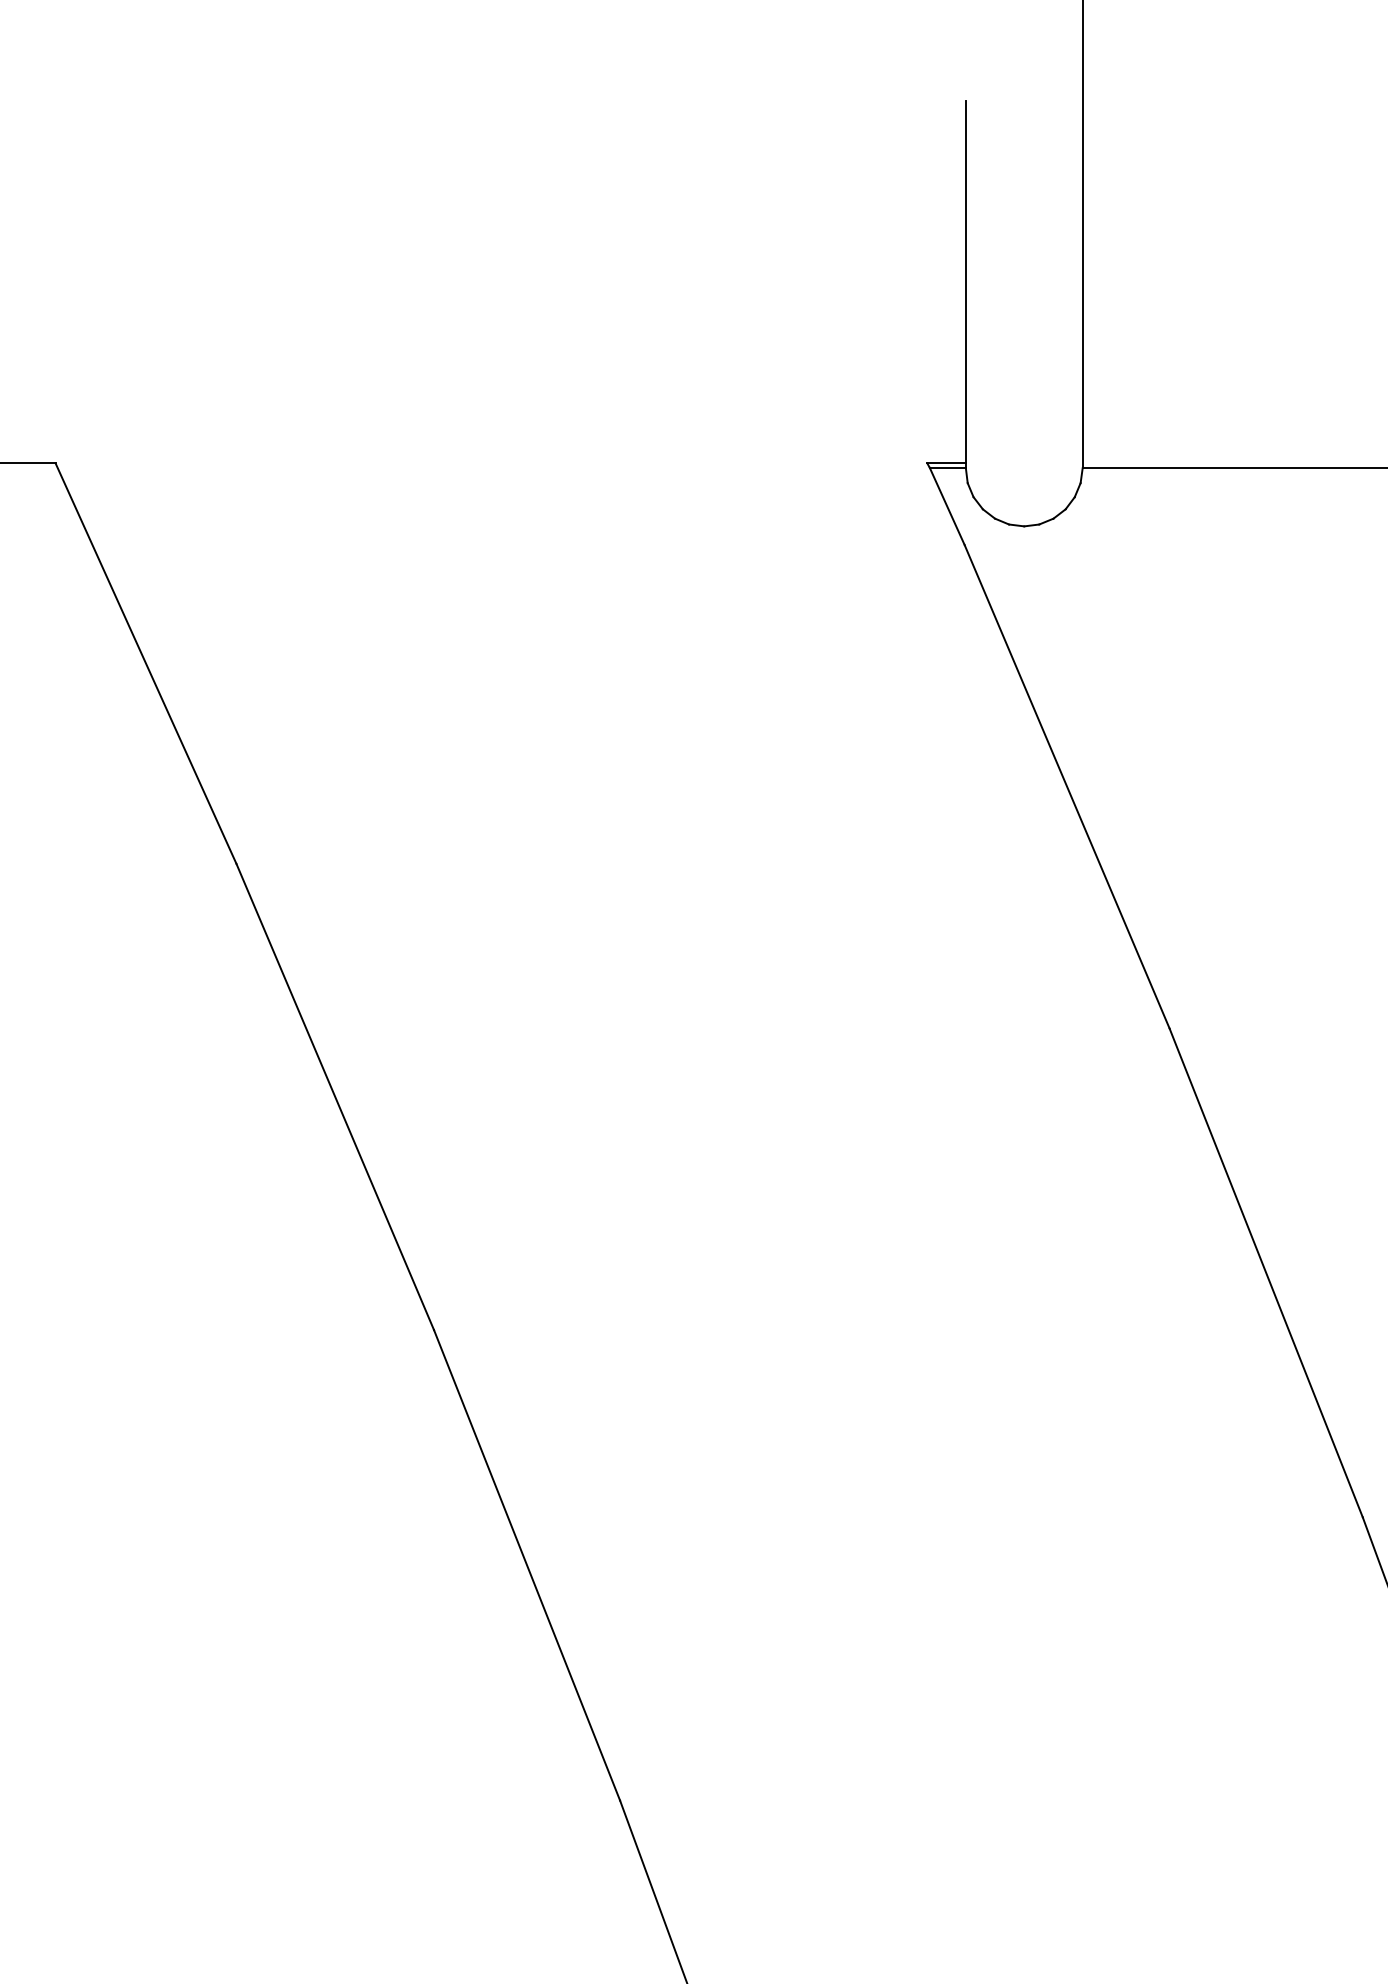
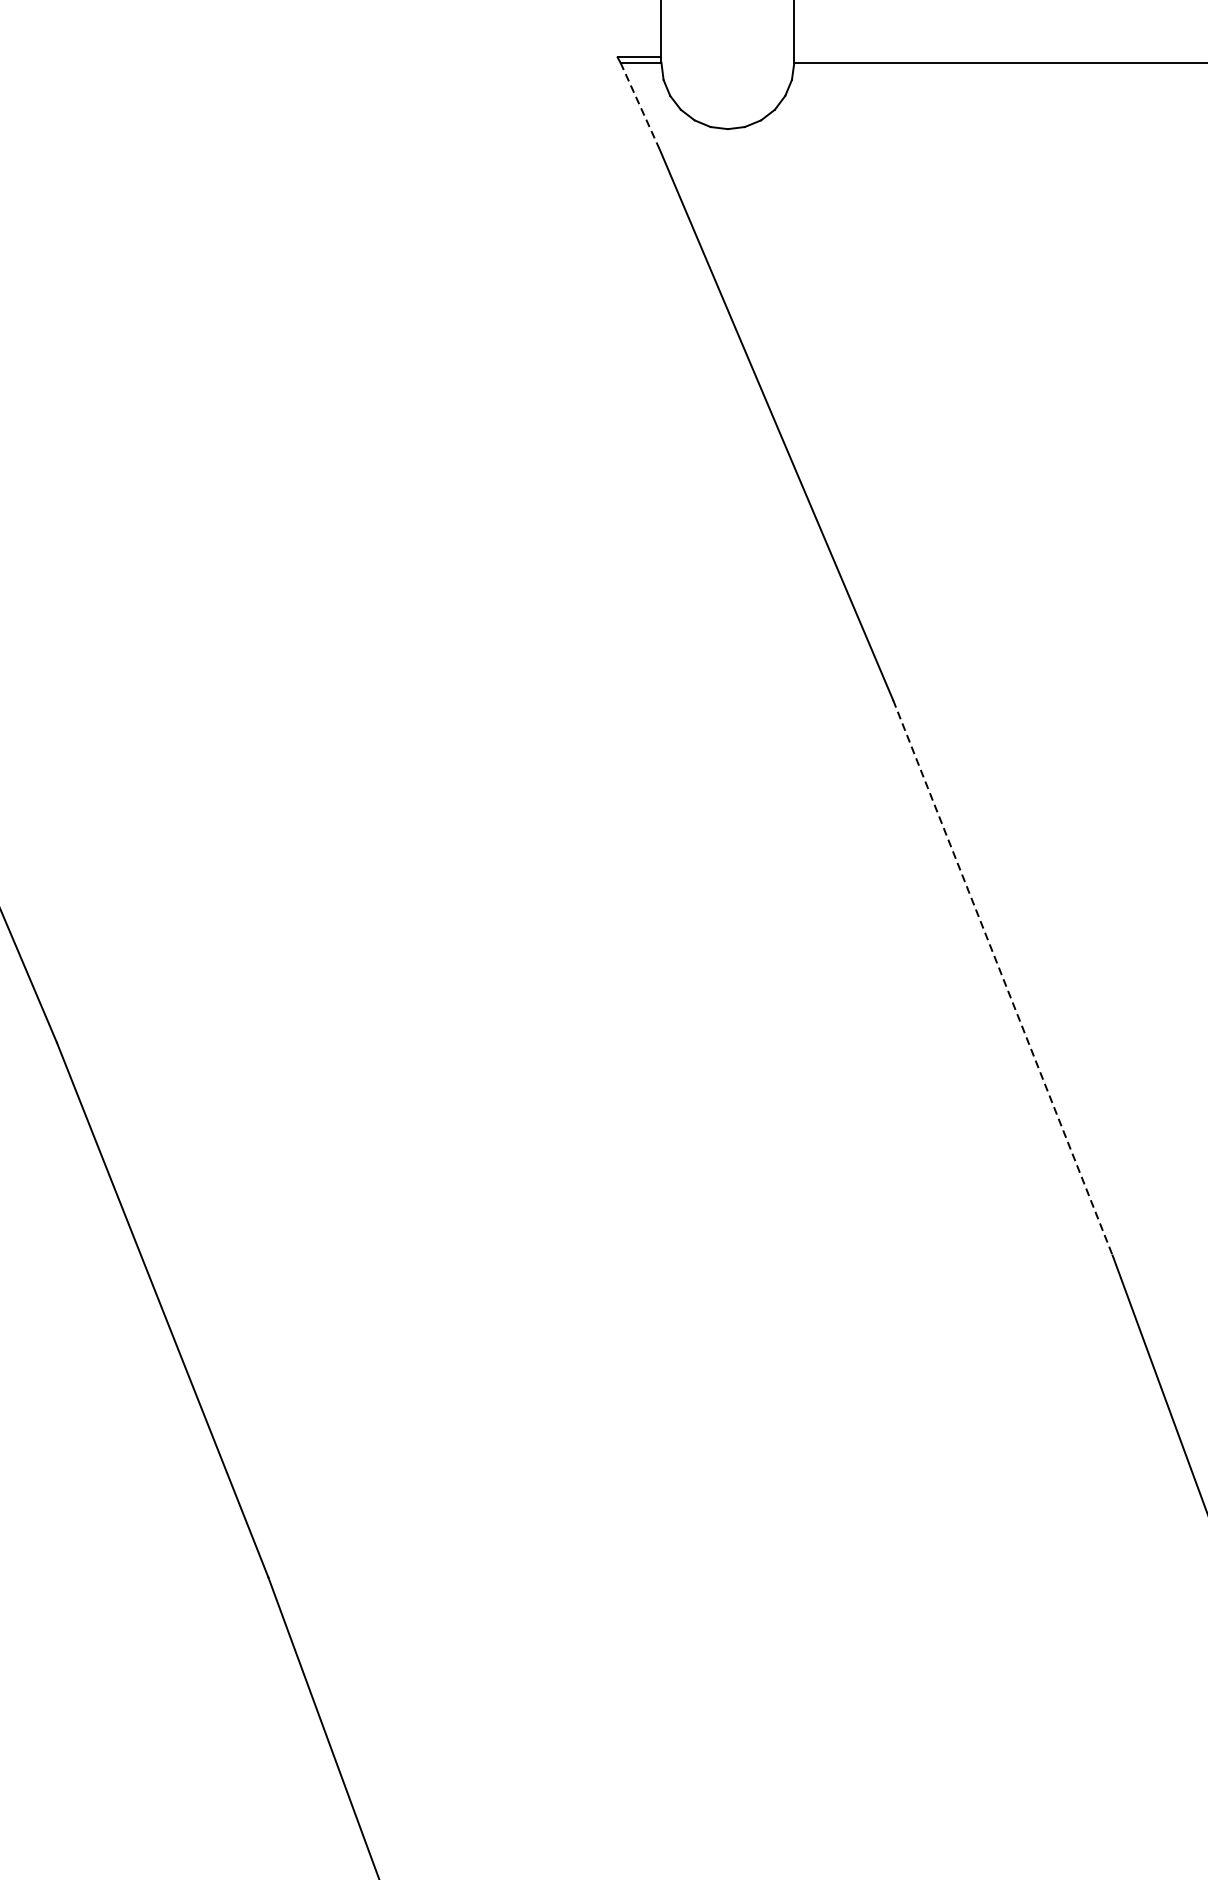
line: (947, 506) -> (640, 106), solid -> dashed
line: (1266, 1273) -> (1003, 978), solid -> dashed

